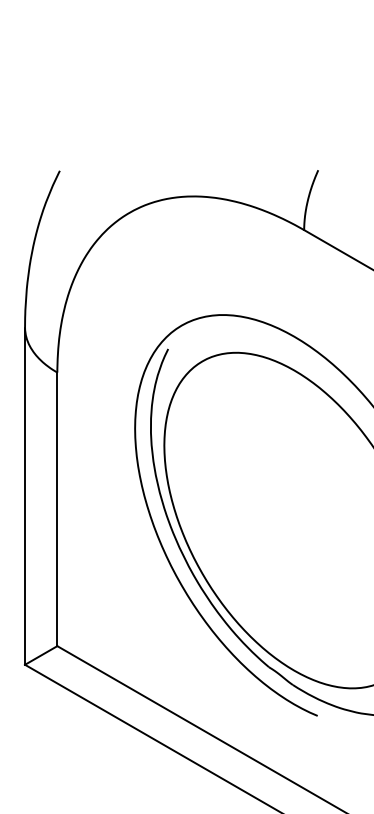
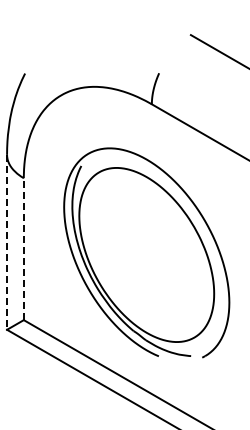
line: (25, 496) -> (7, 242), solid -> dashed
line: (56, 509) -> (23, 249), solid -> dashed

